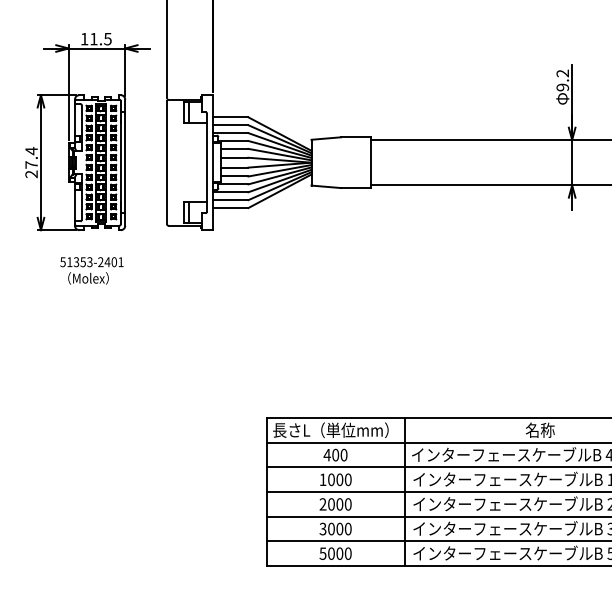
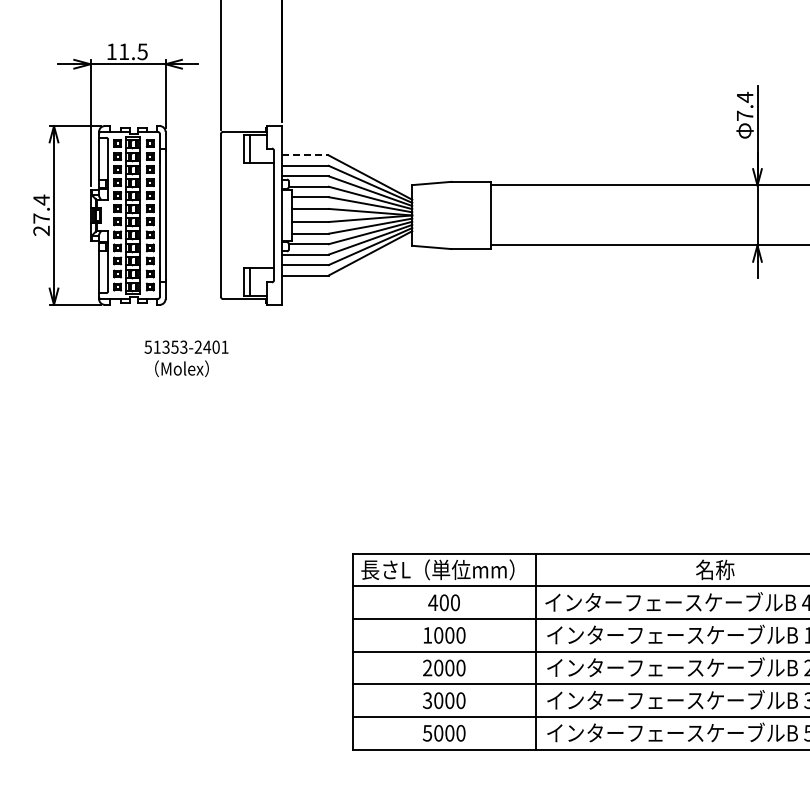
text: (562, 79) -> (744, 105), 9.2 -> 7.4
line: (230, 117) -> (305, 155), solid -> dashed
text: (91, 270) -> (186, 358), moved

